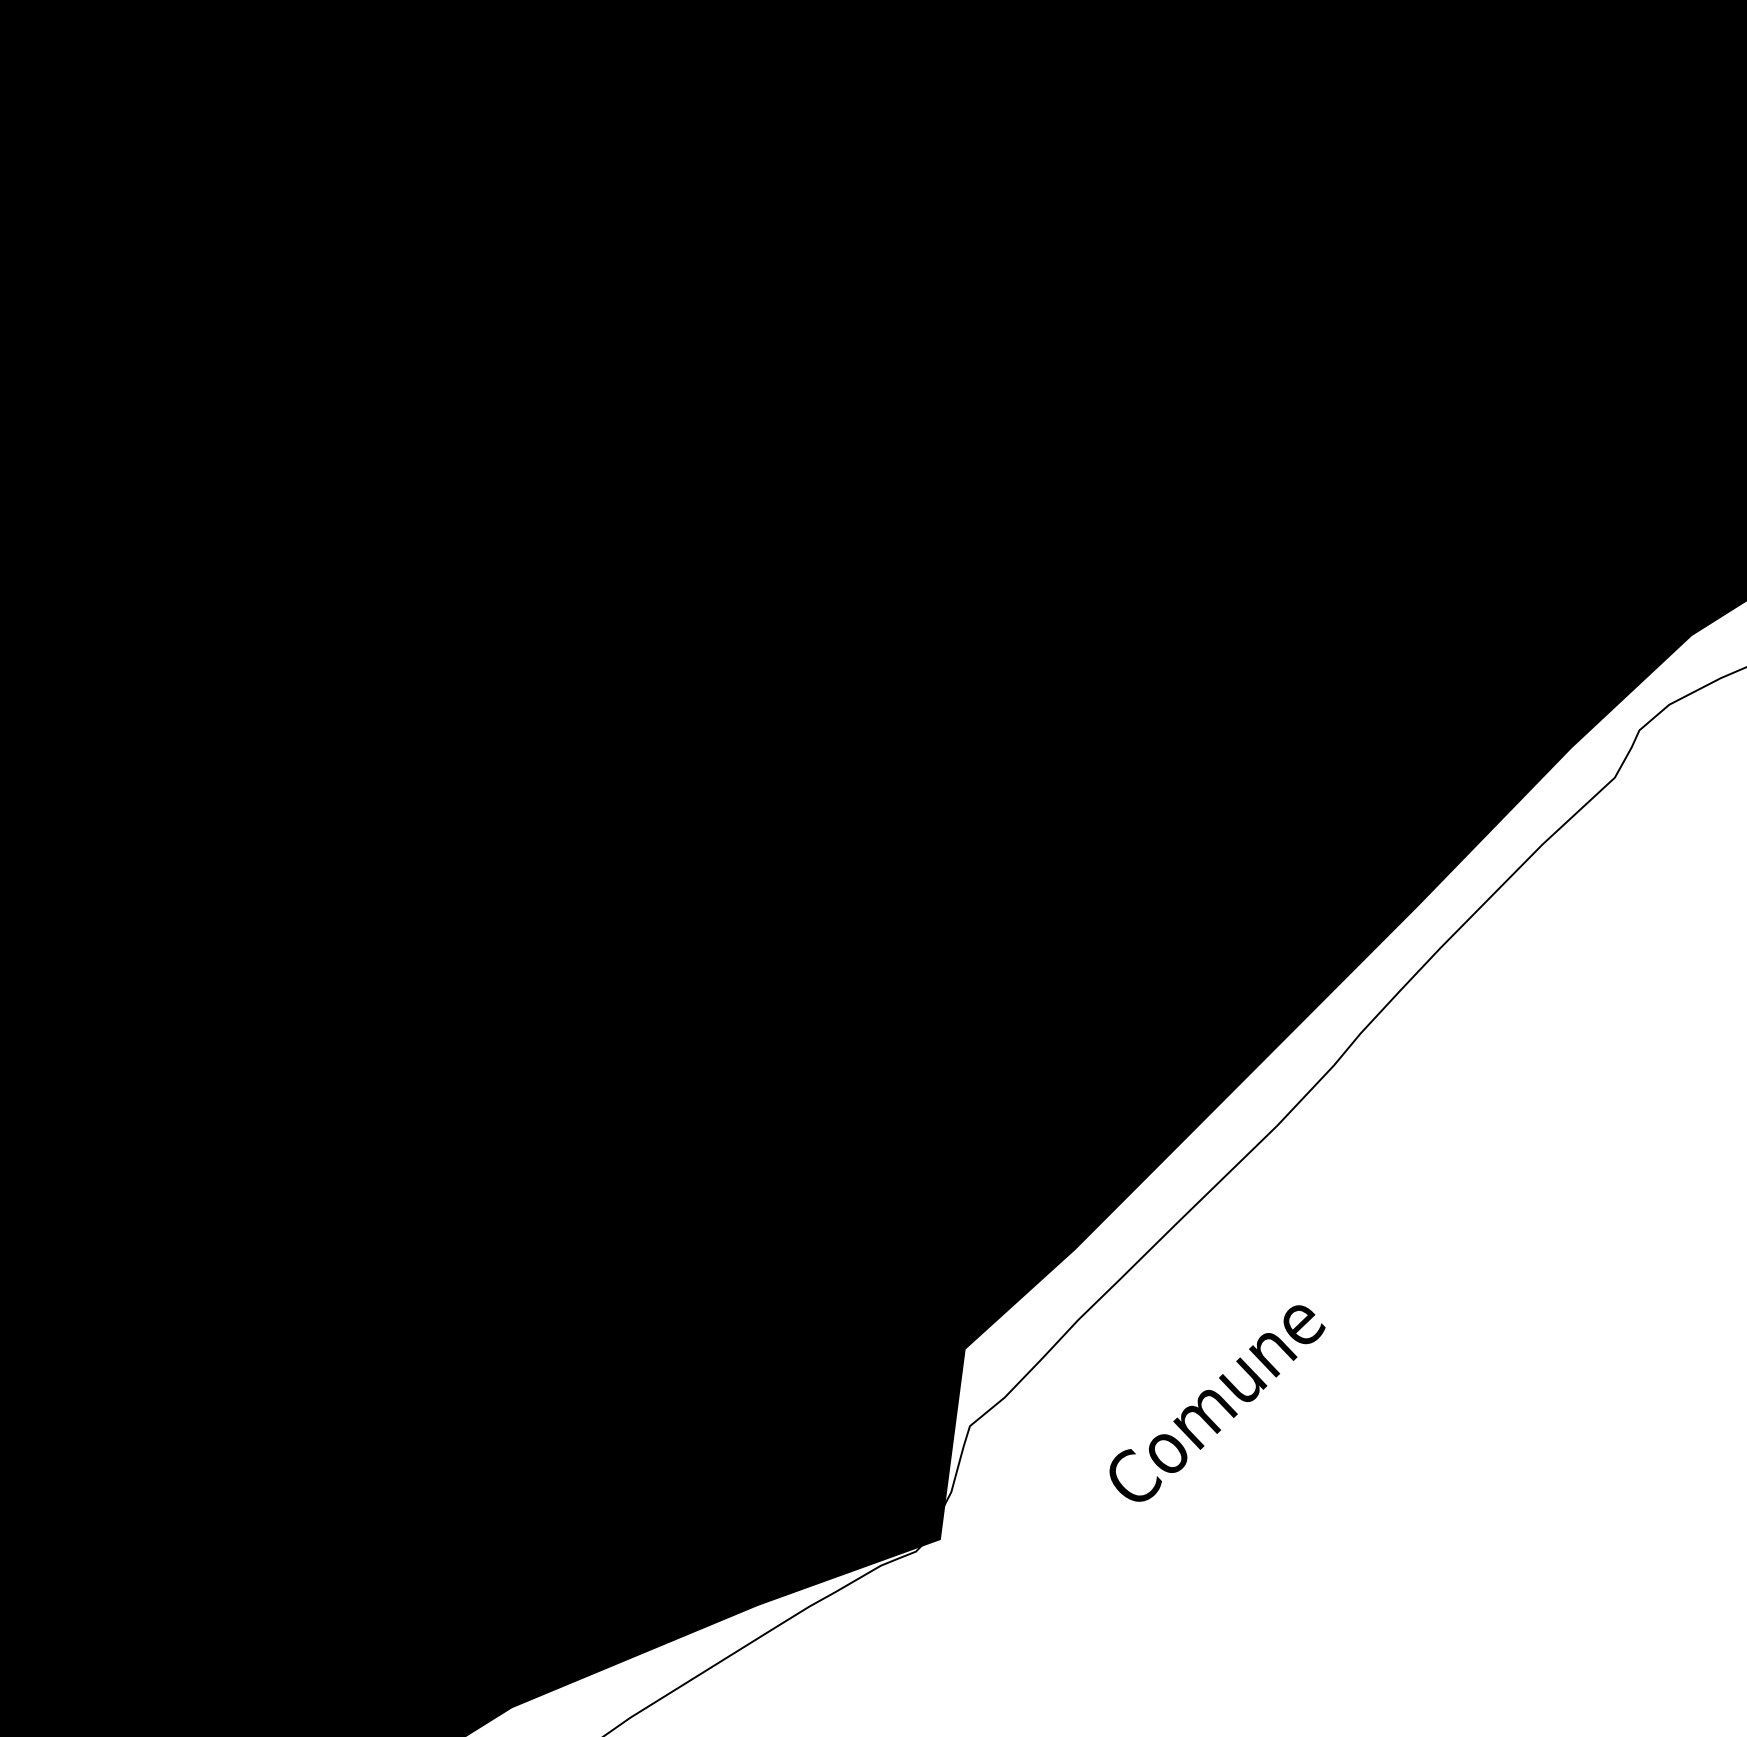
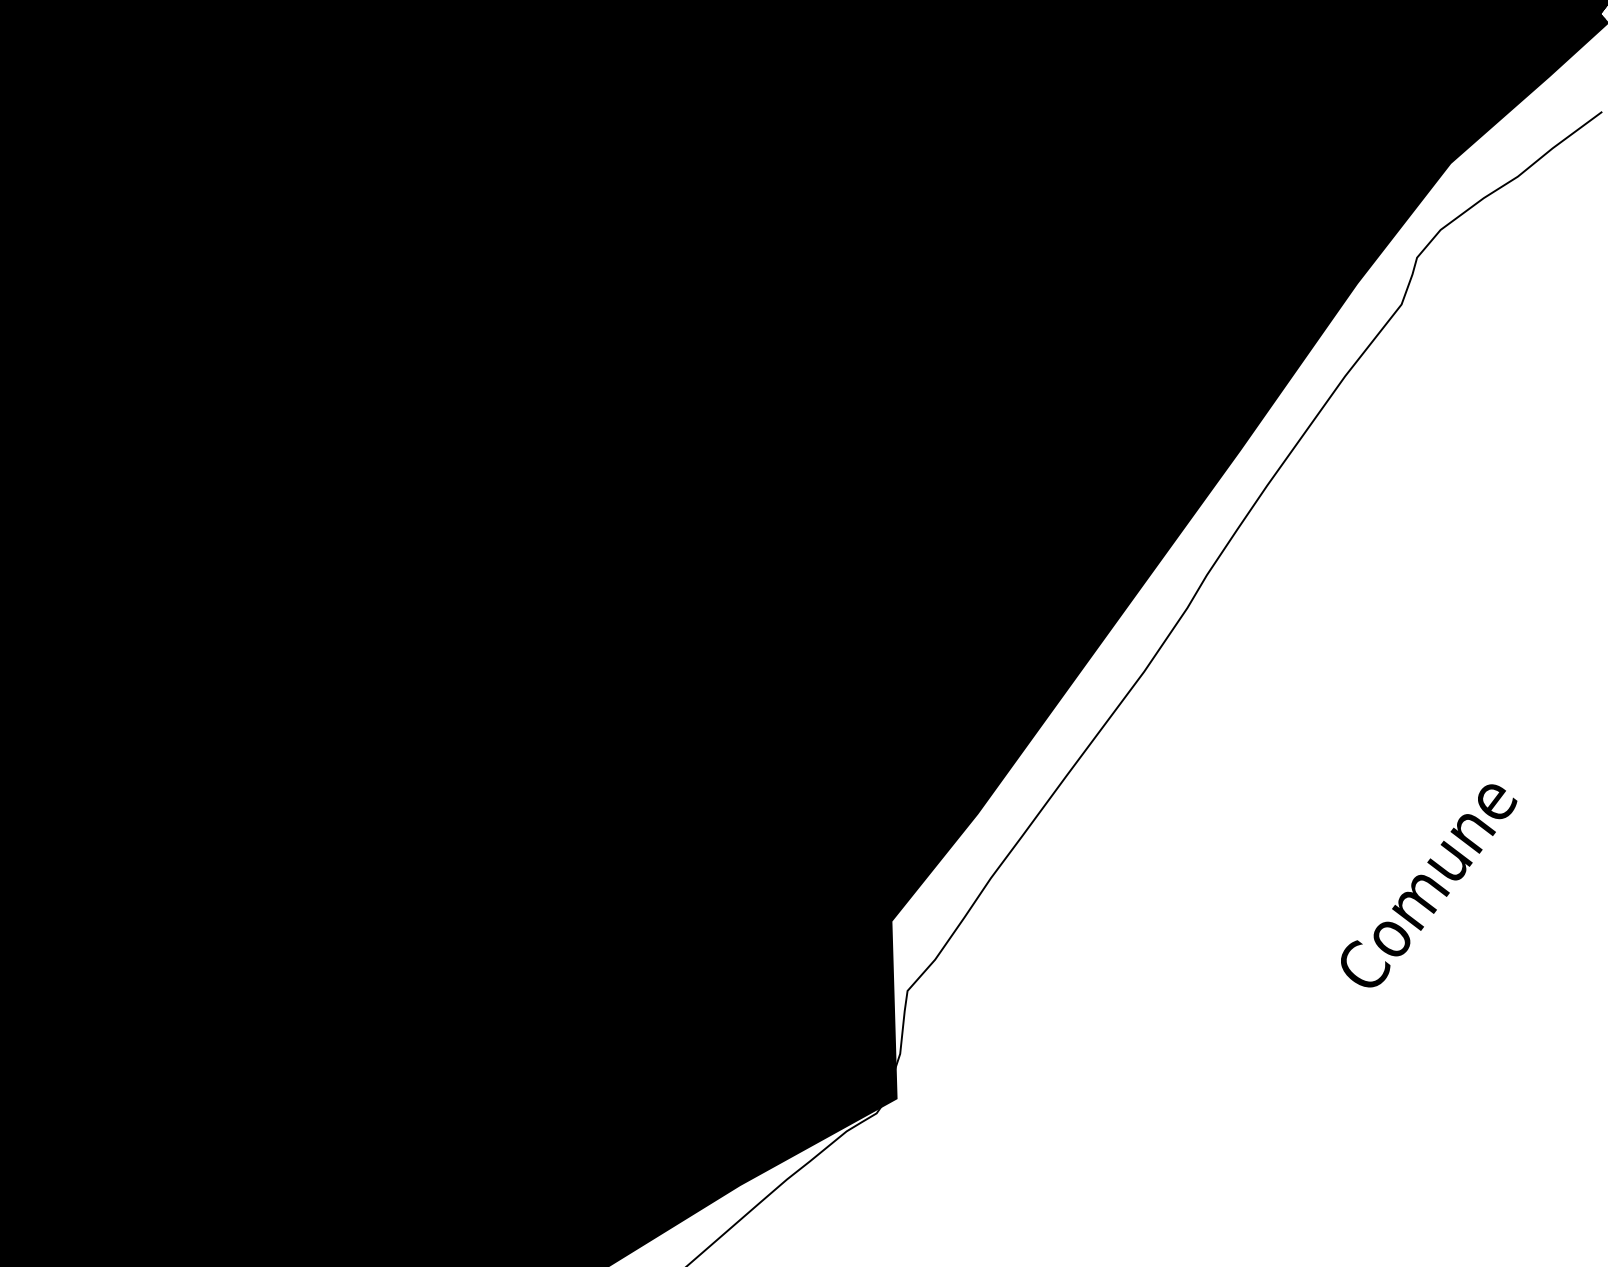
text: (1217, 1403) -> (1429, 886), moved

